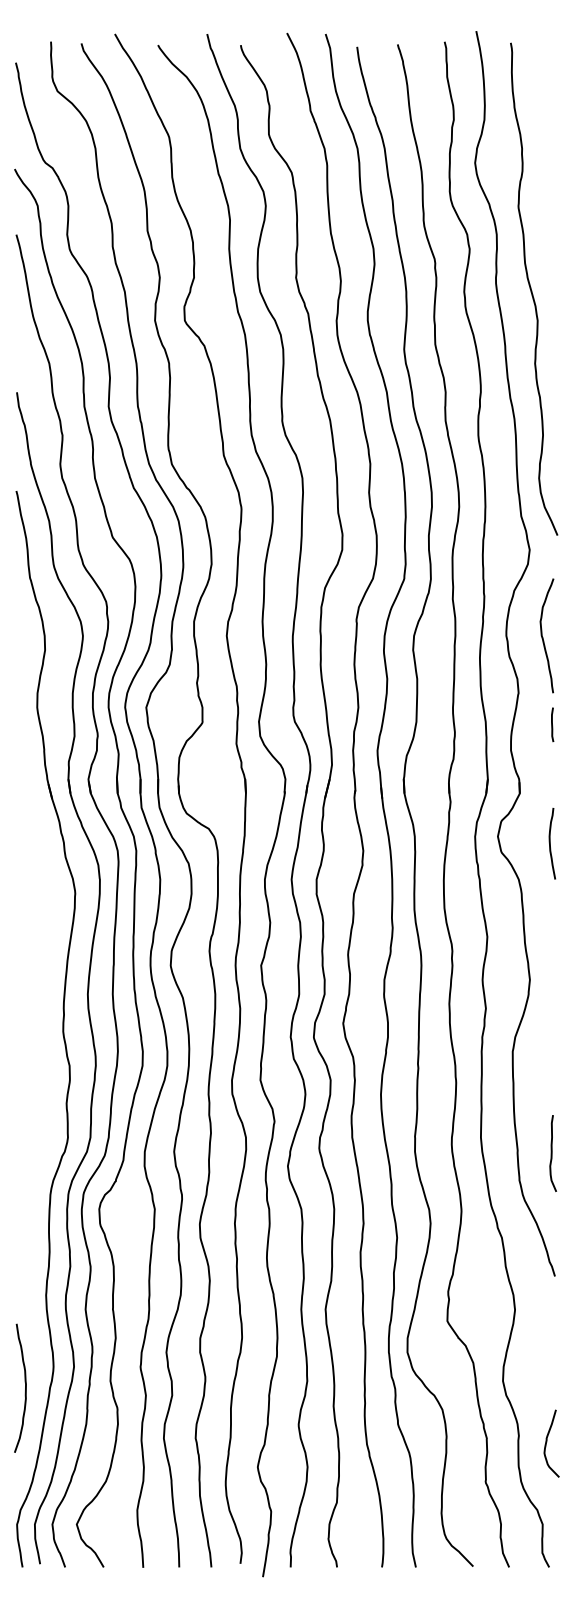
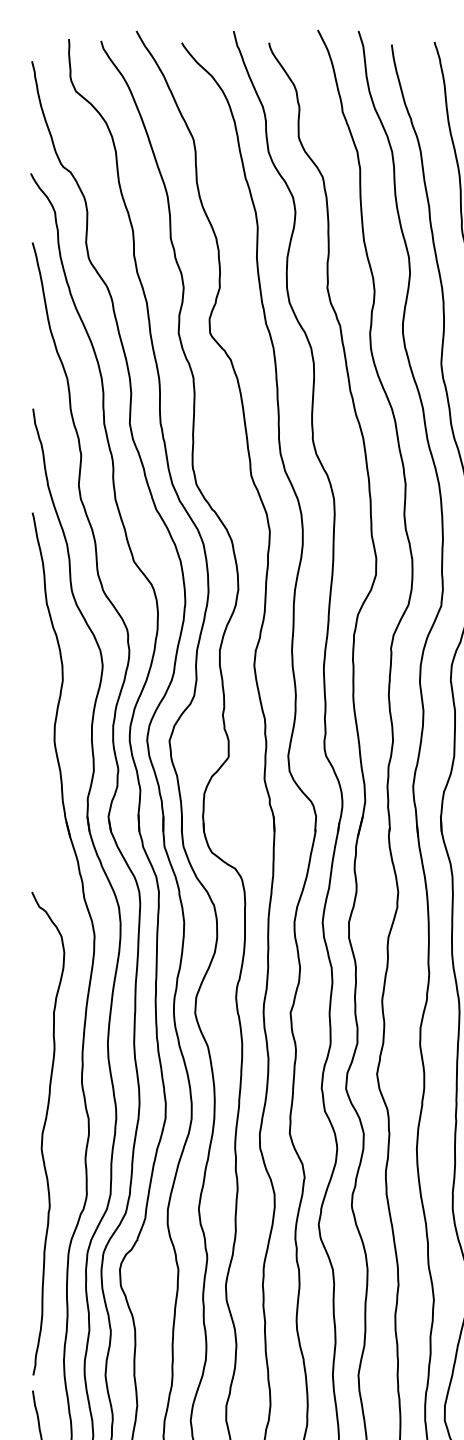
curve: (27, 1078) -> (44, 1131), added

